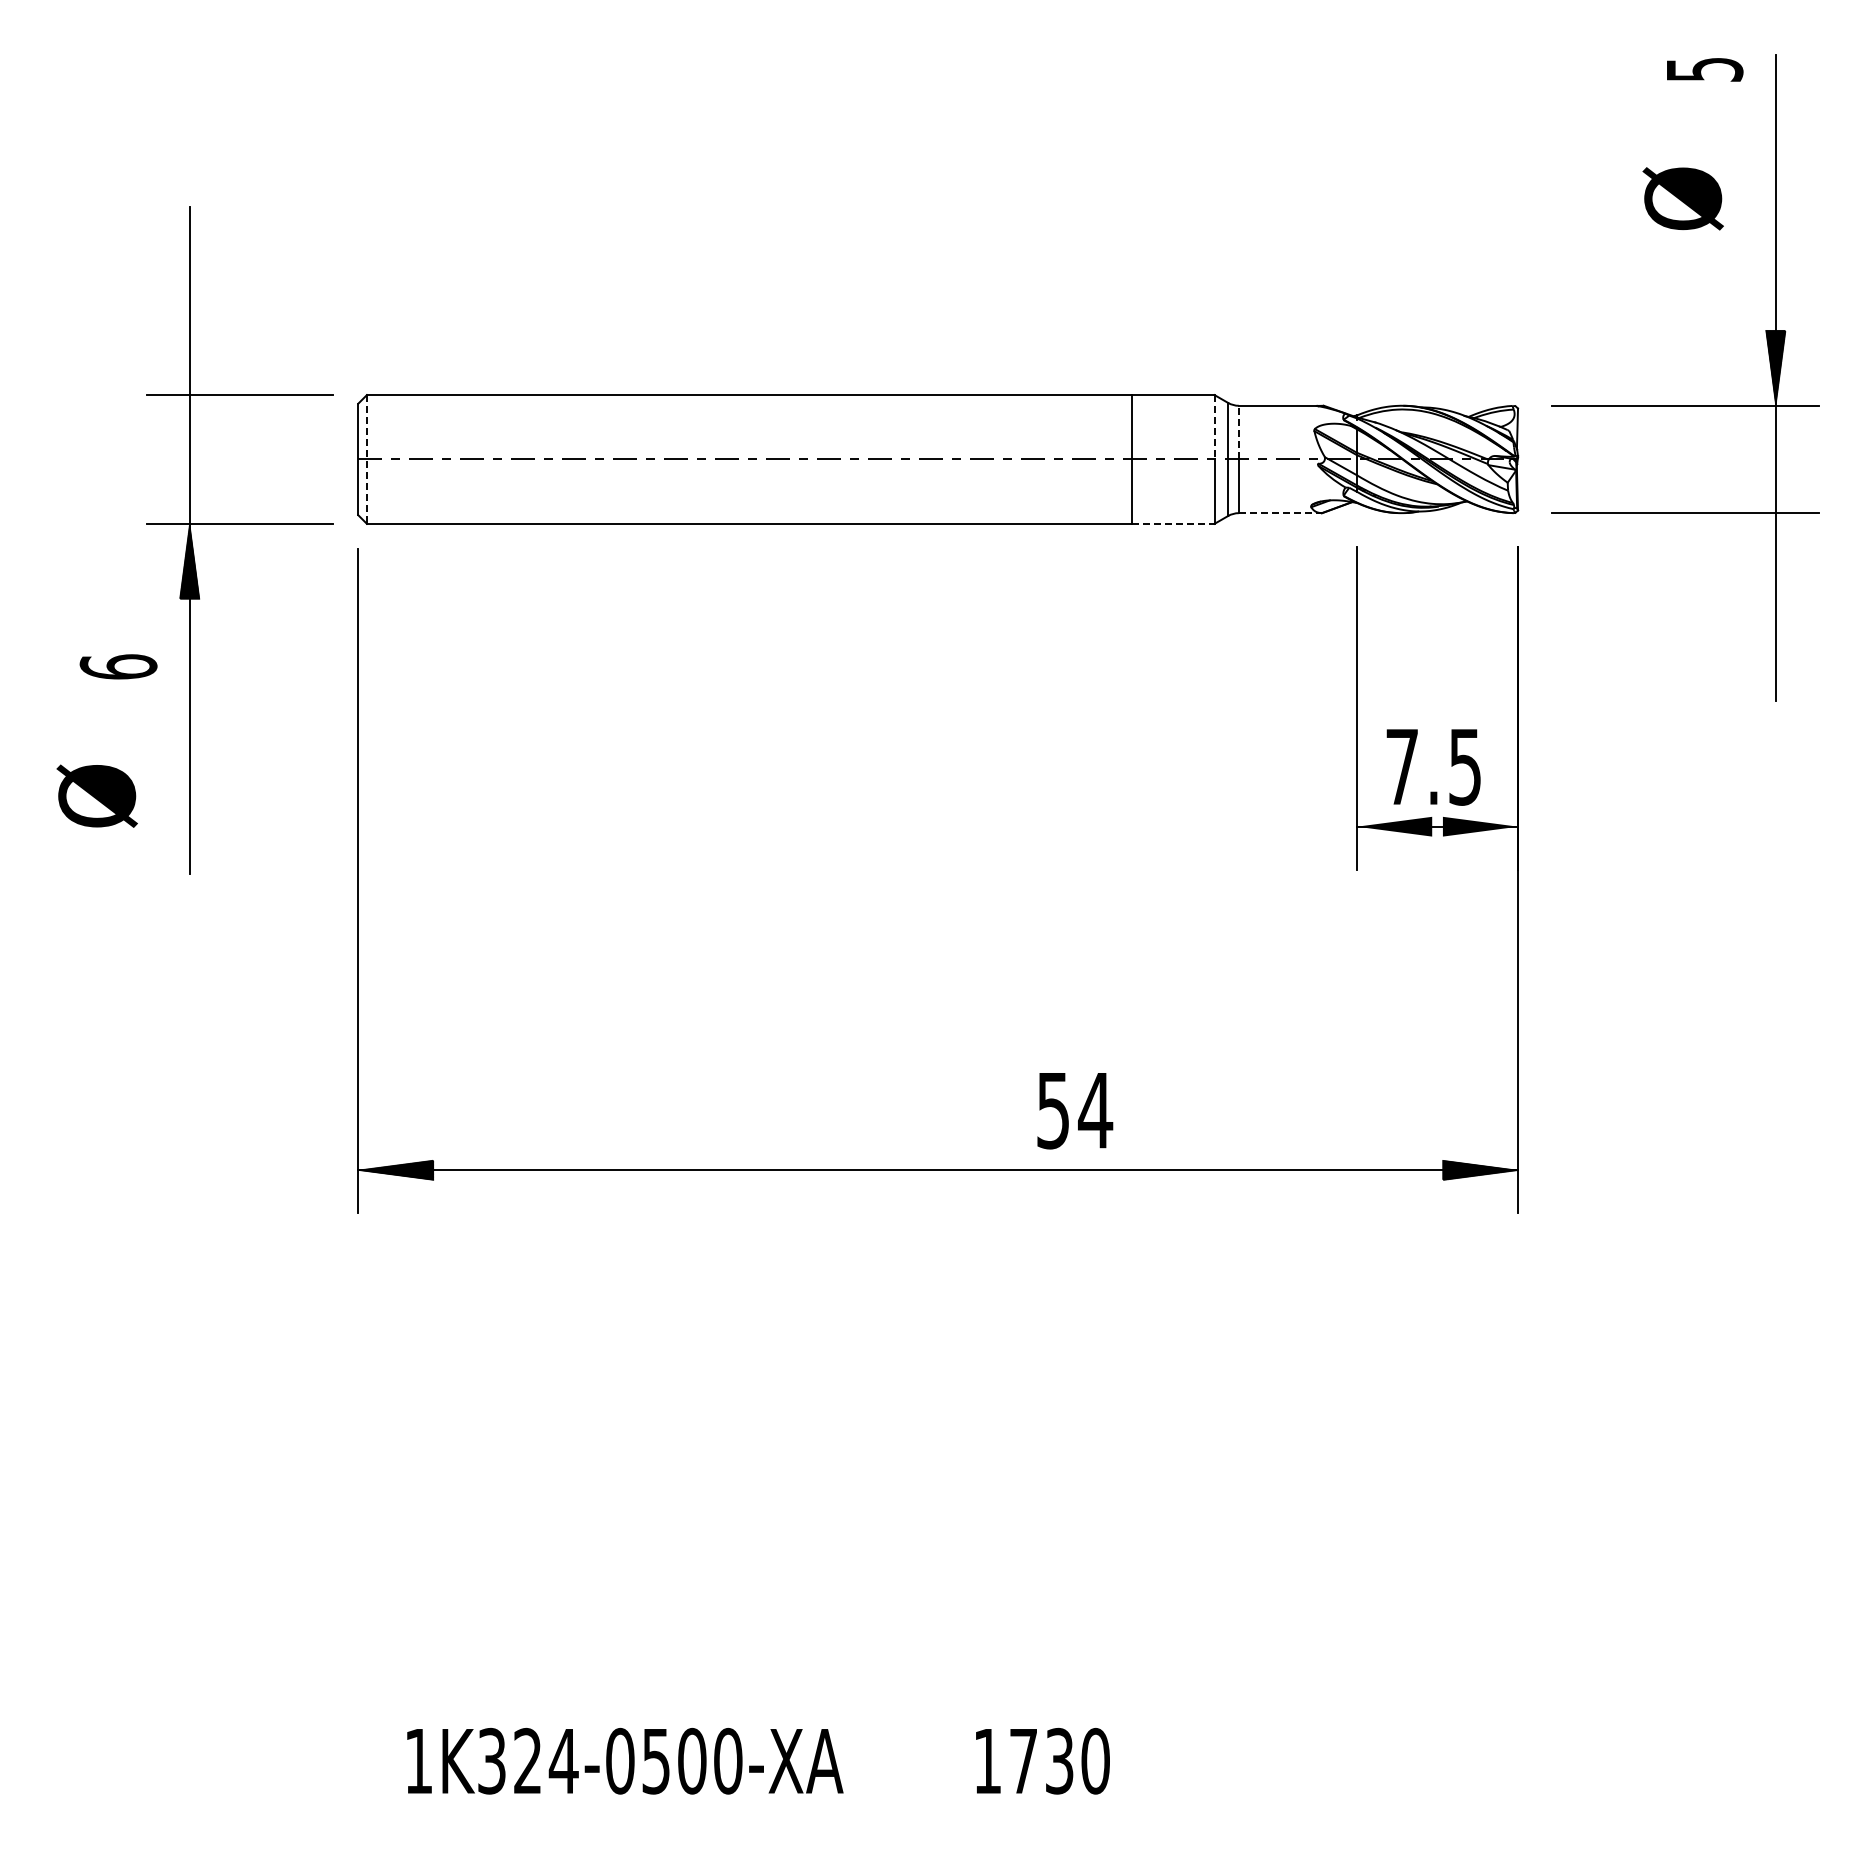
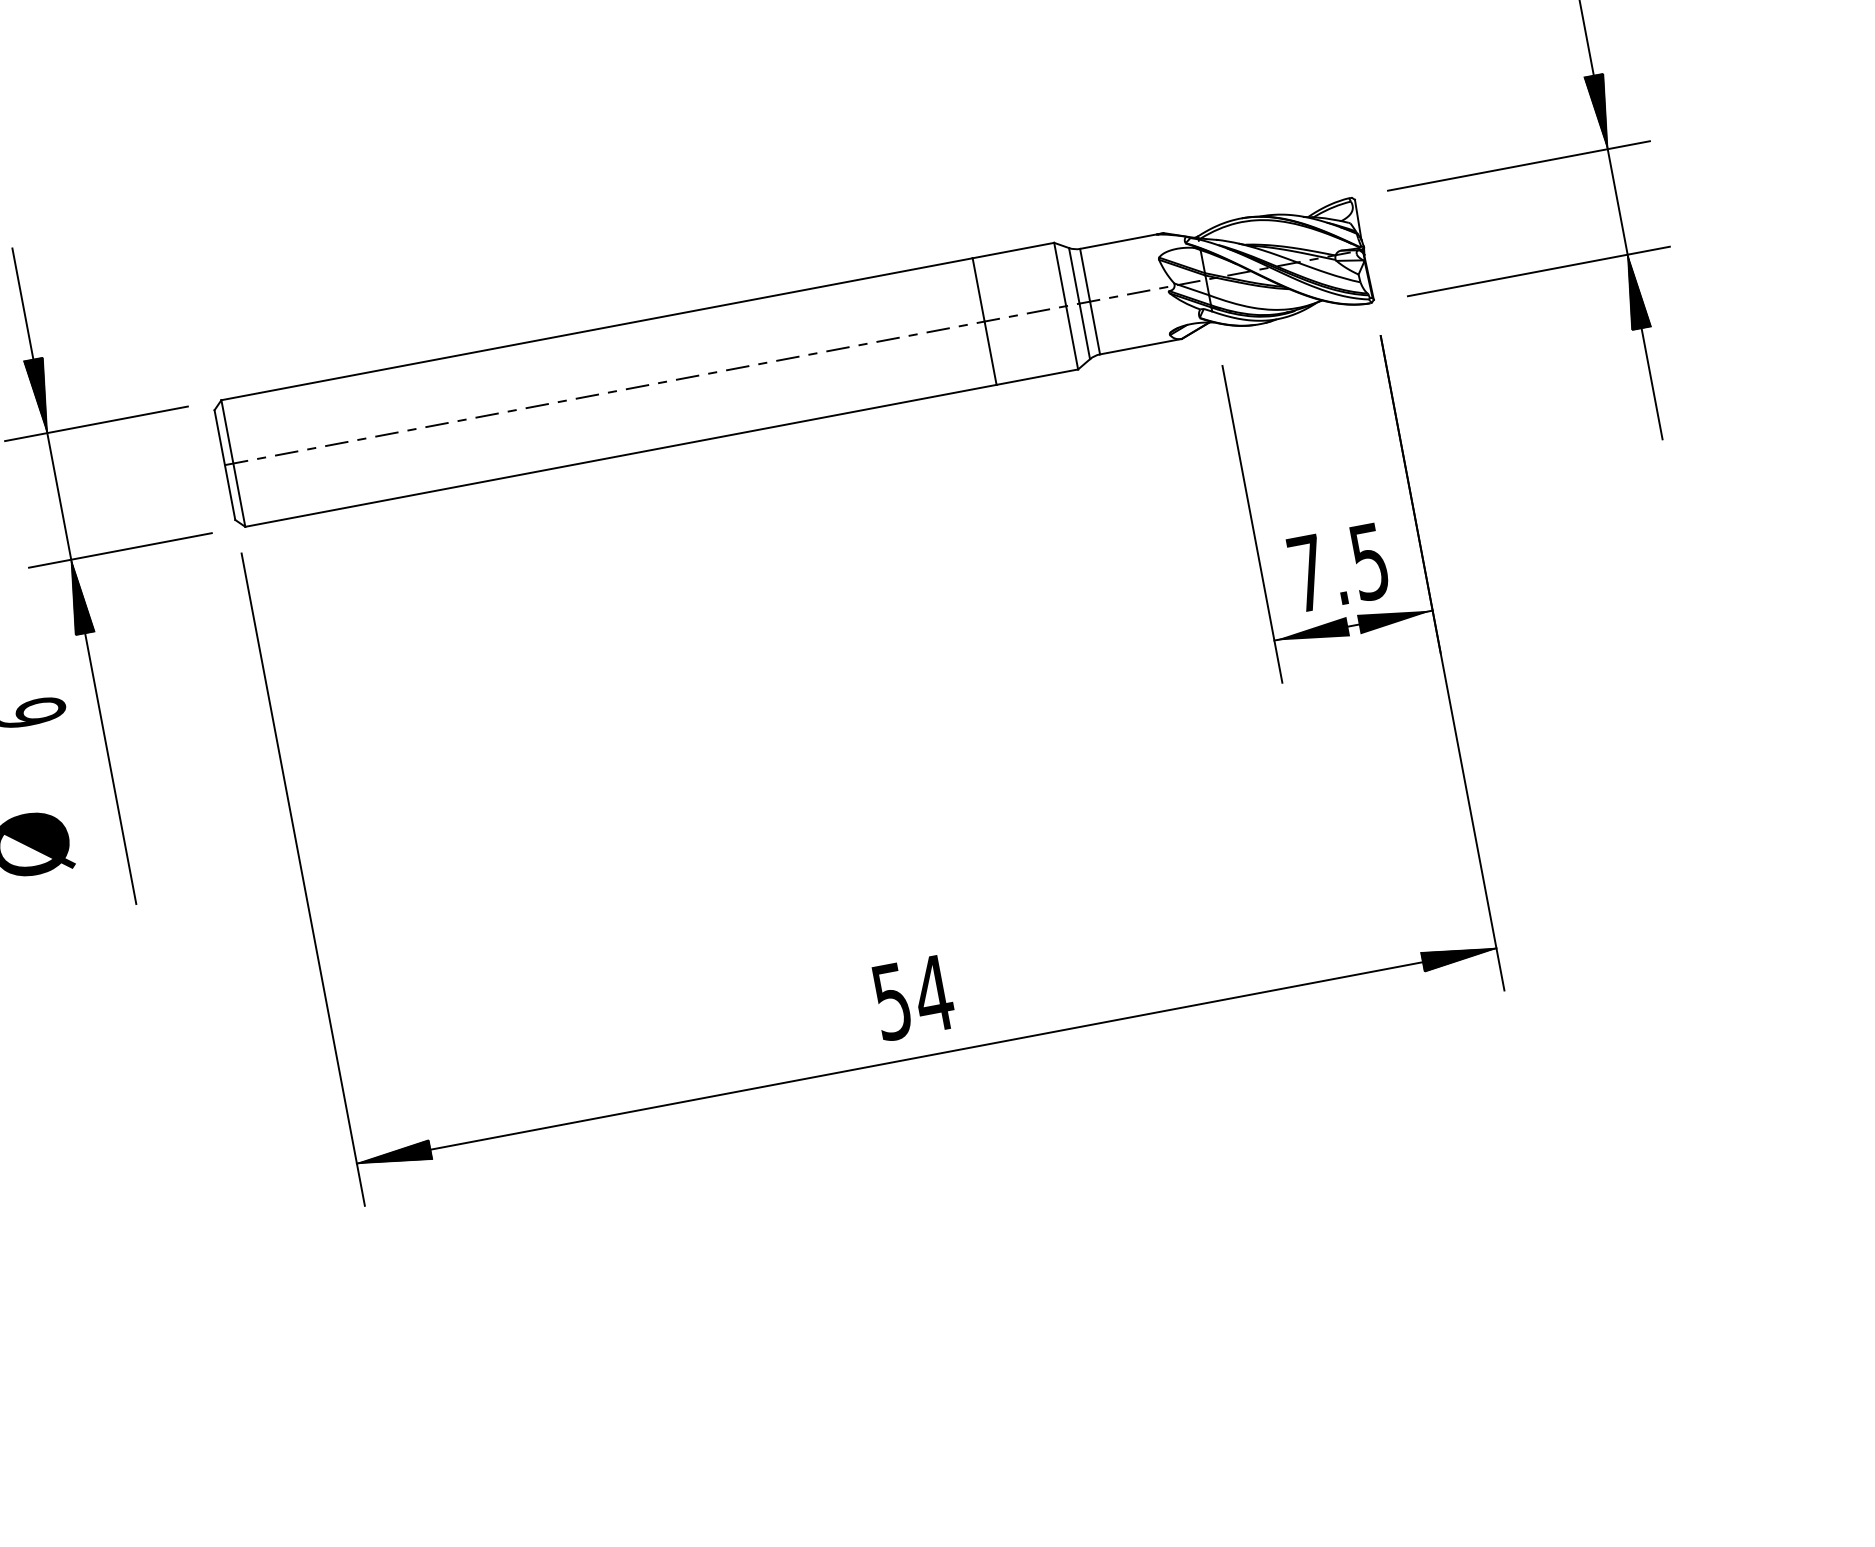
hatch: (189, 357) -> (40, 396), added
line: (1214, 427) -> (1060, 274), dashed -> solid
line: (1238, 432) -> (1084, 275), dashed -> solid
line: (366, 459) -> (232, 463), dashed -> solid
line: (1280, 513) -> (1141, 347), dashed -> solid
line: (1173, 523) -> (1037, 376), dashed -> solid
hatch: (1775, 550) -> (1634, 291), added
text: (1075, 1111) -> (914, 998), moved

